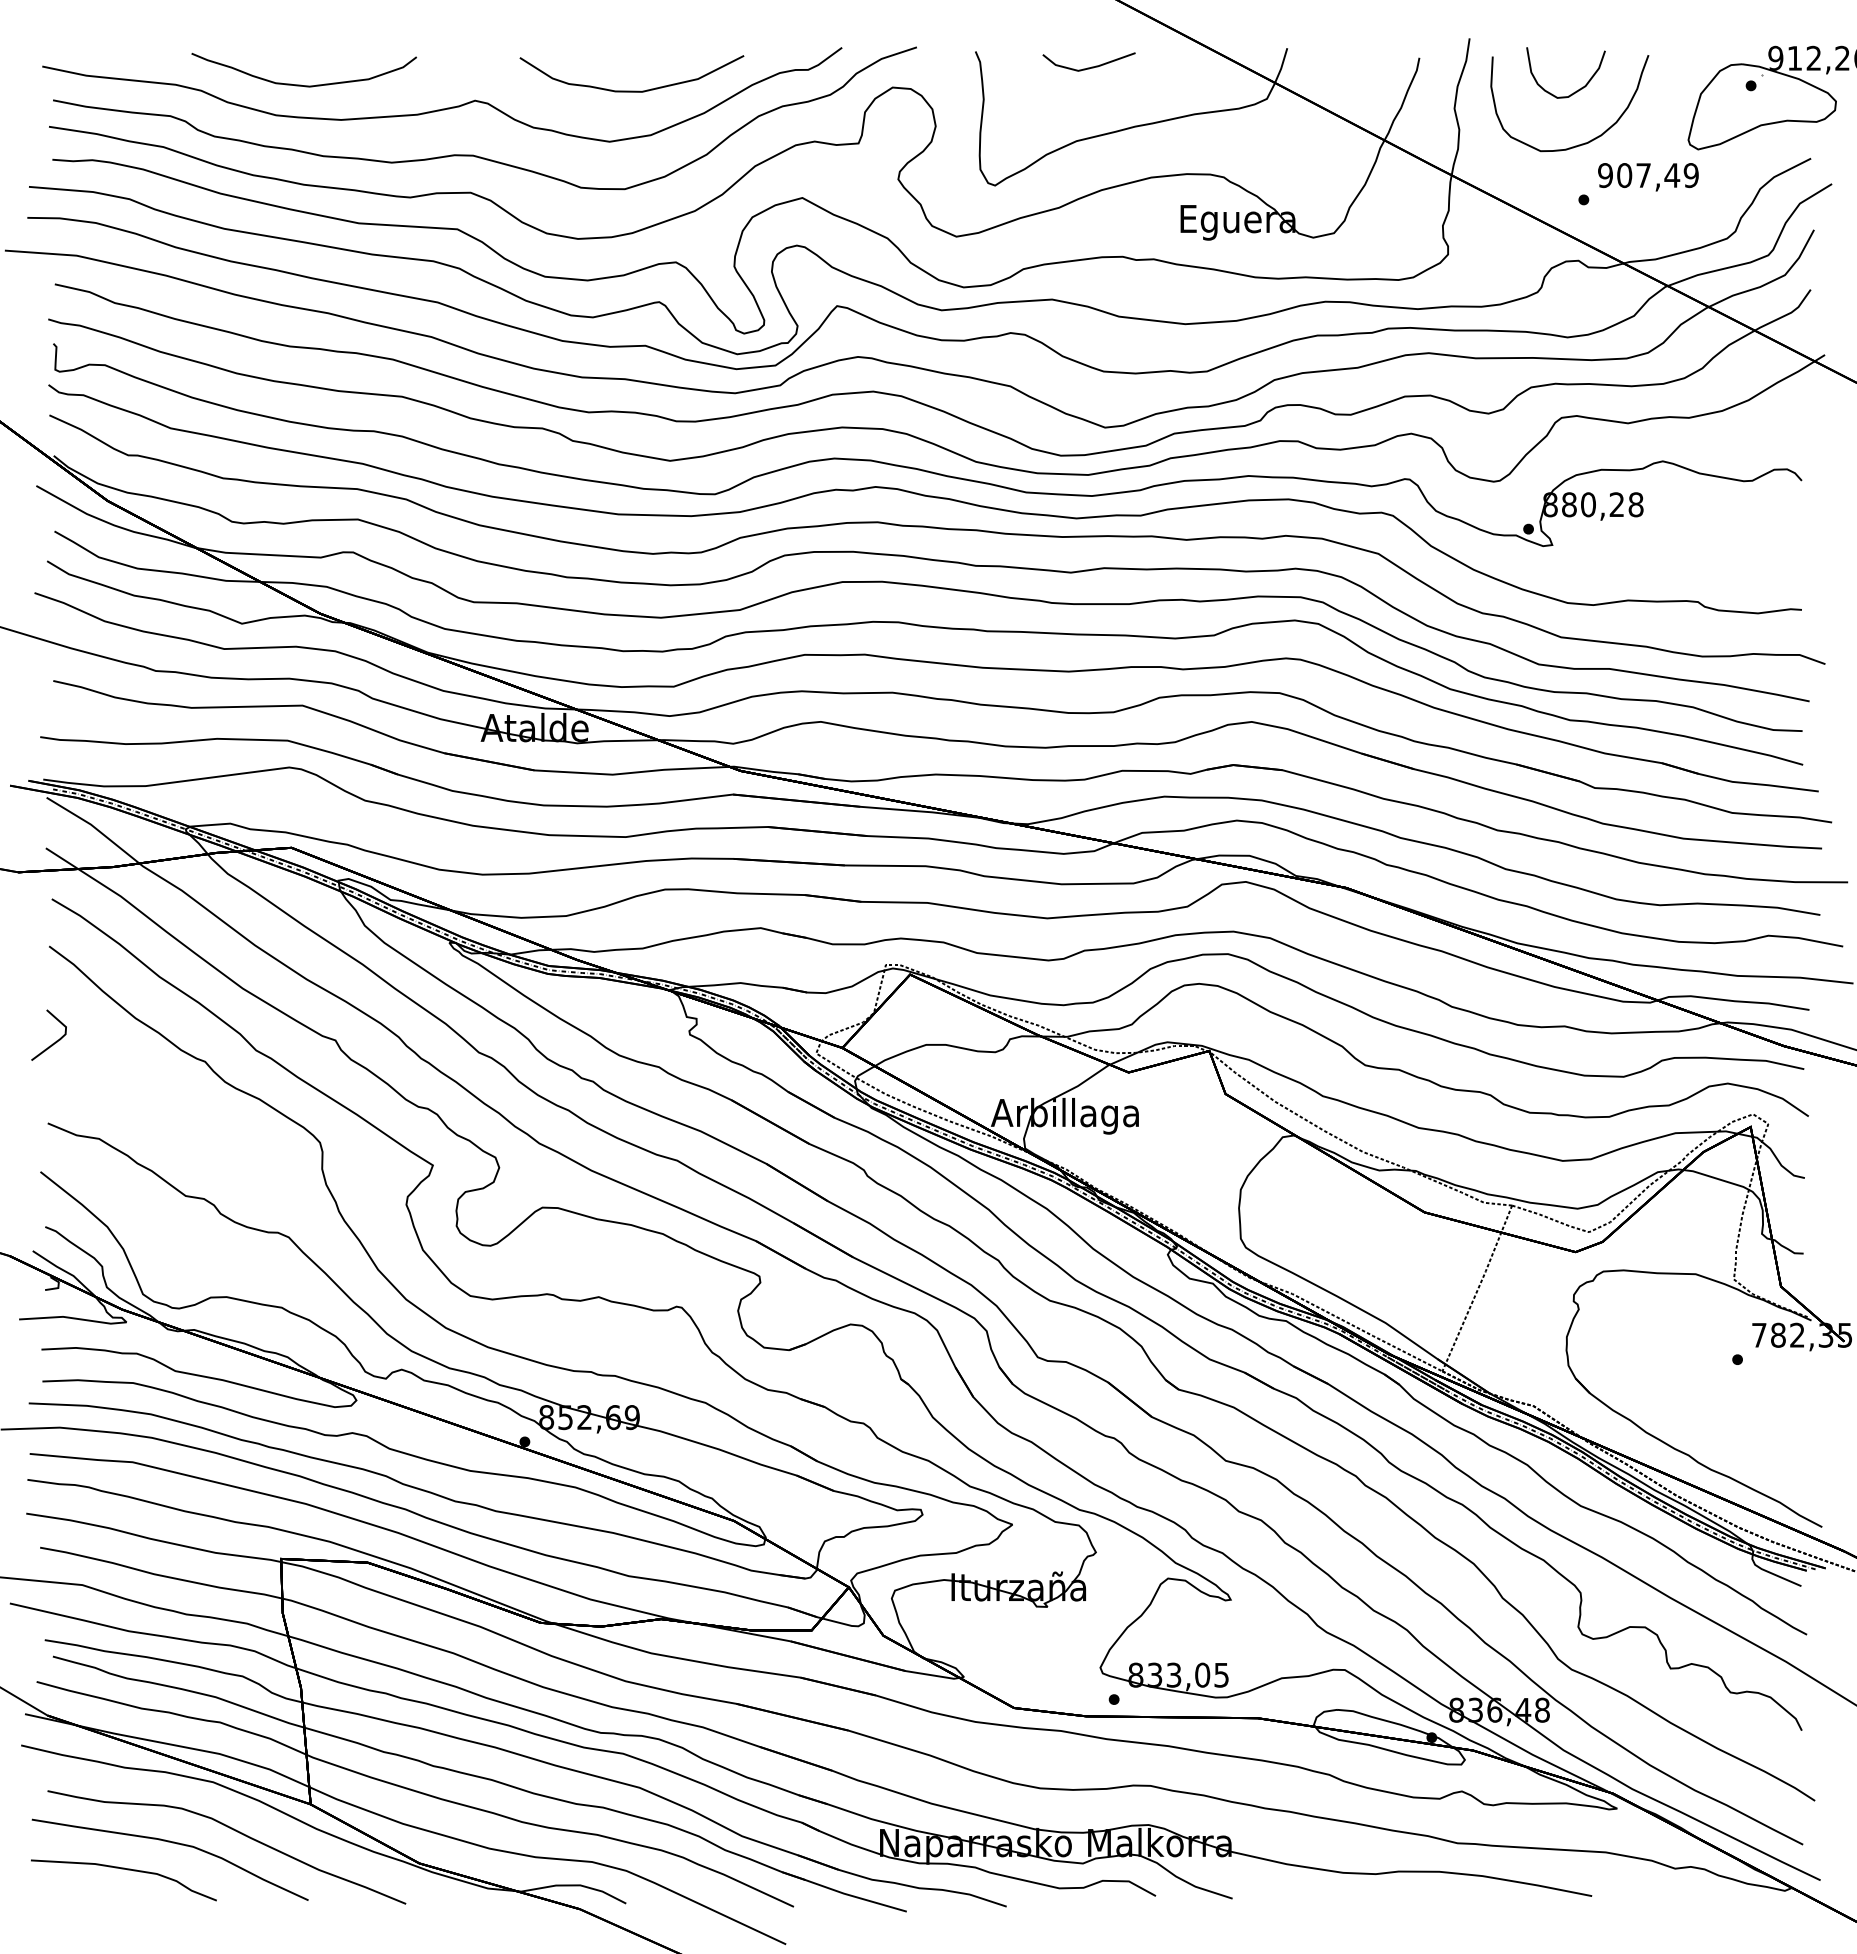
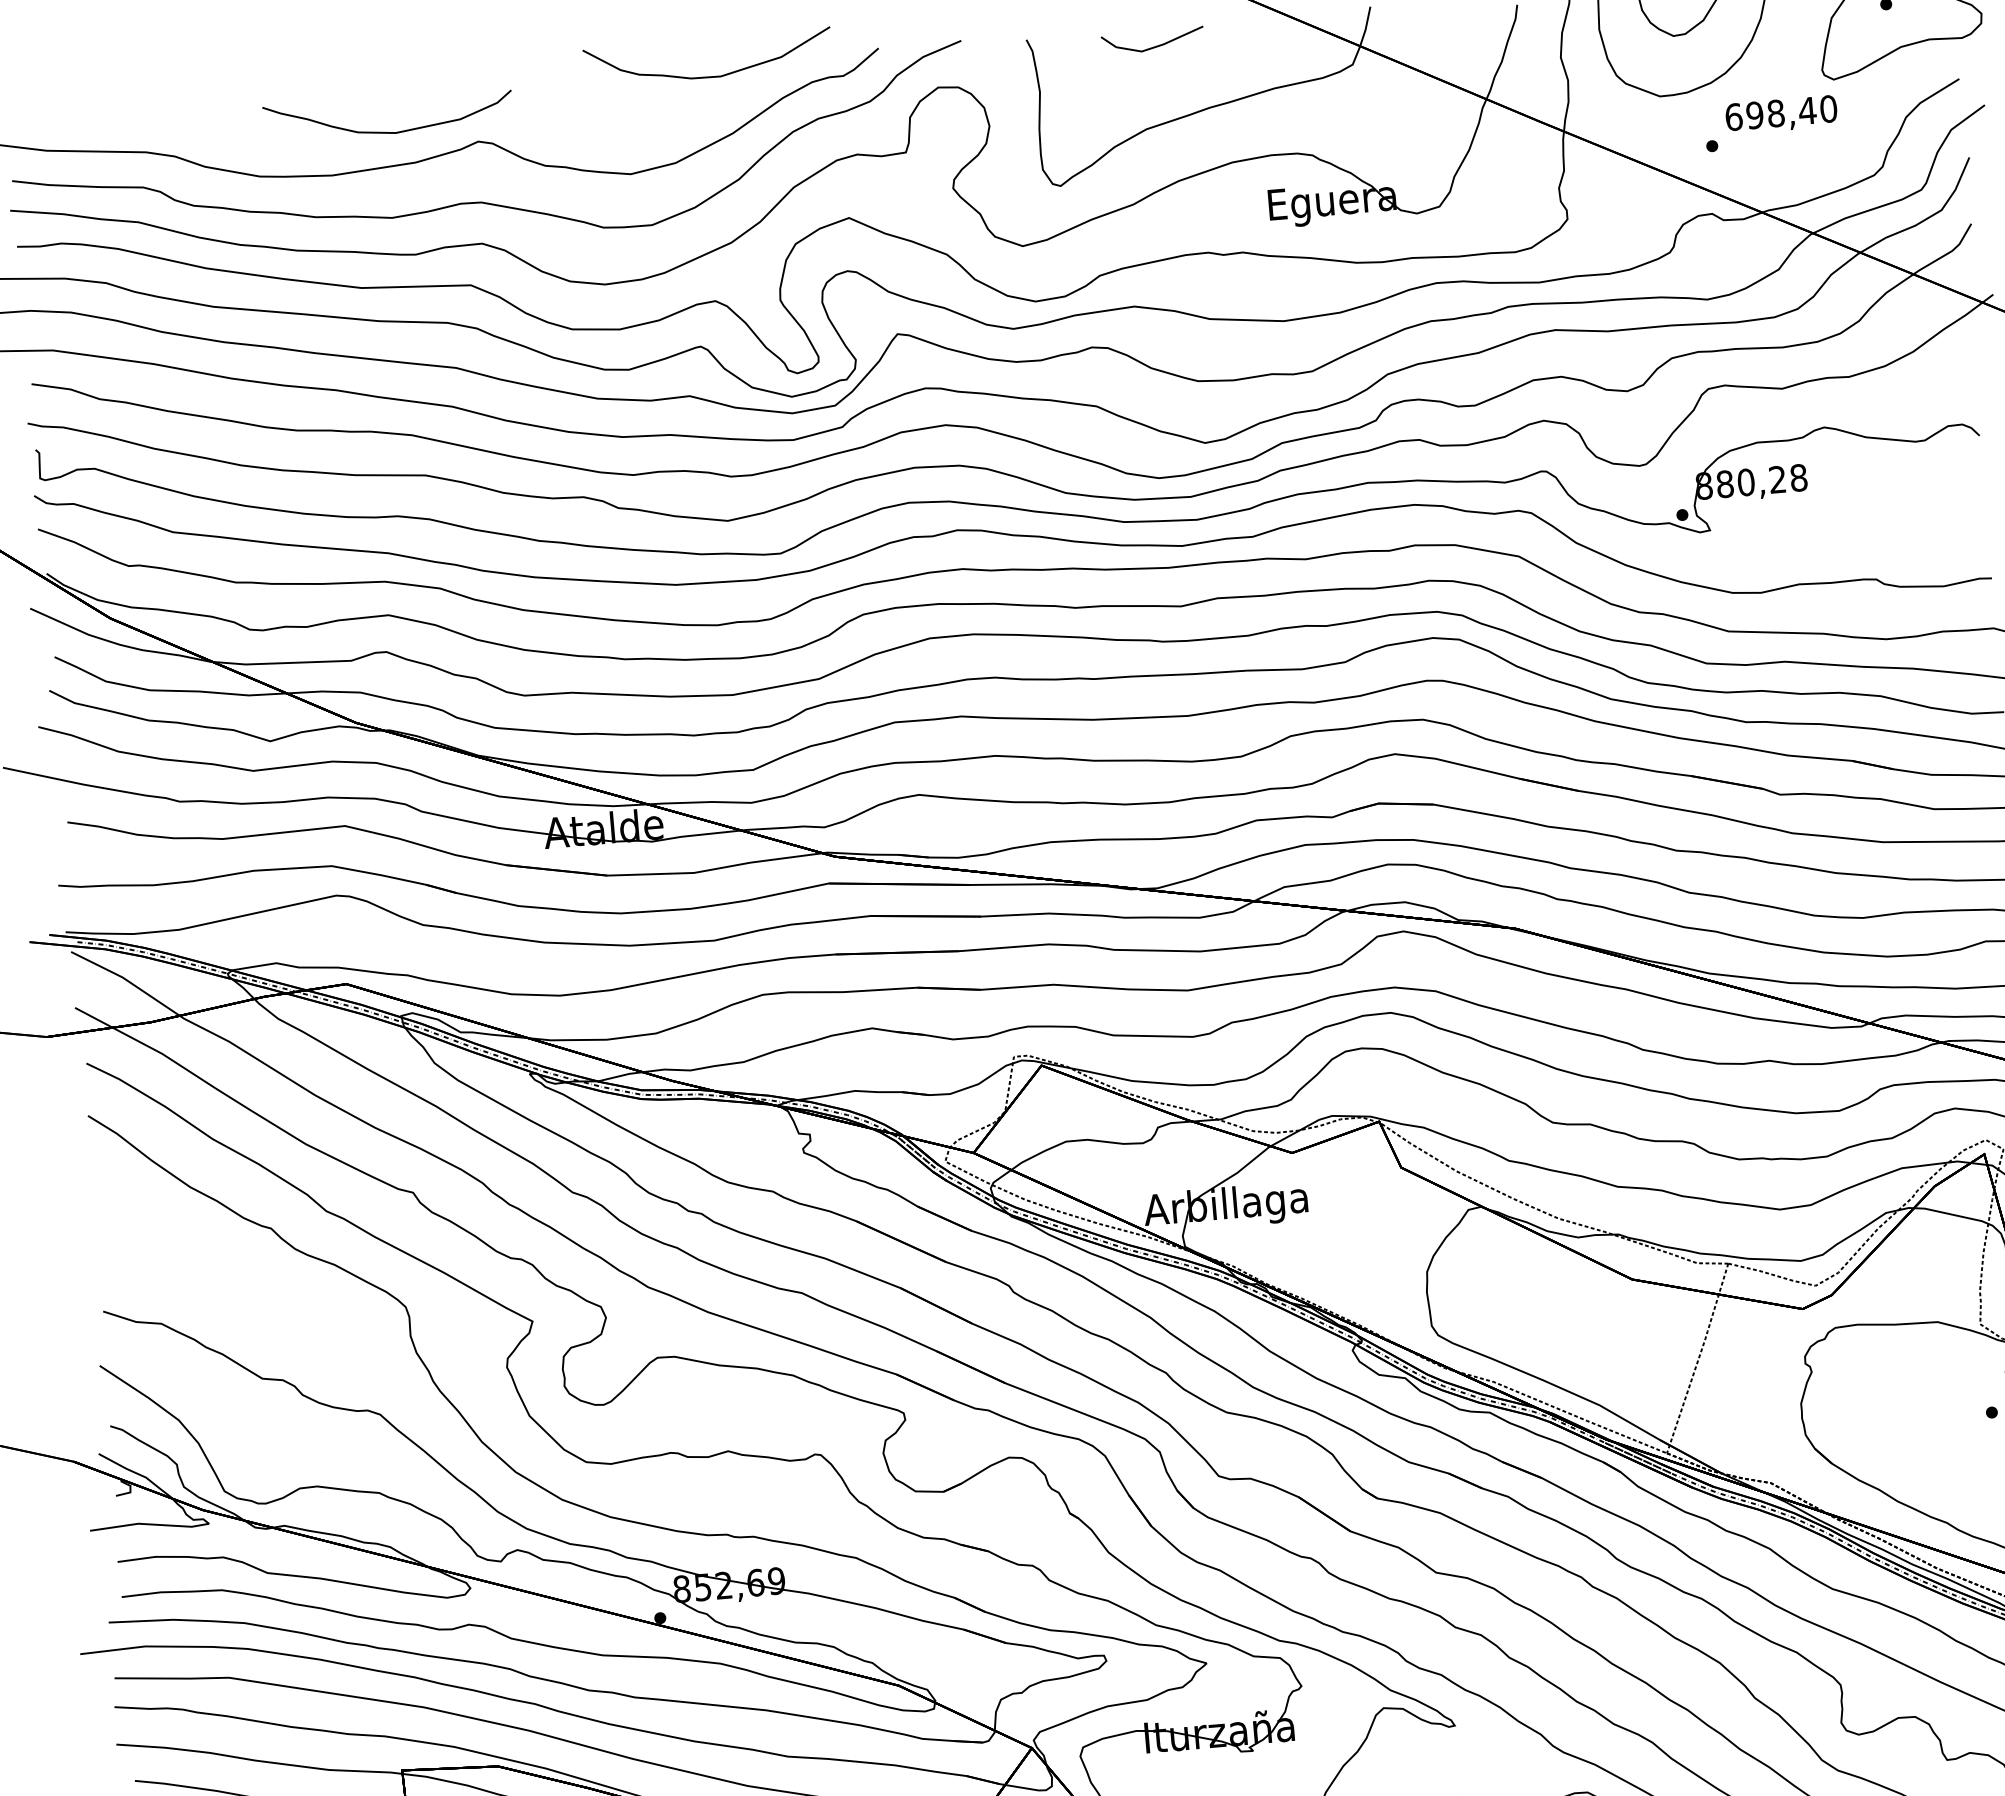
curve: (301, 84) -> (386, 131), moved
curve: (631, 90) -> (709, 75), moved
text: (1648, 175) -> (1781, 113), 907,49 -> 698,40
line: (52, 1043) -> (100, 1222), removed

